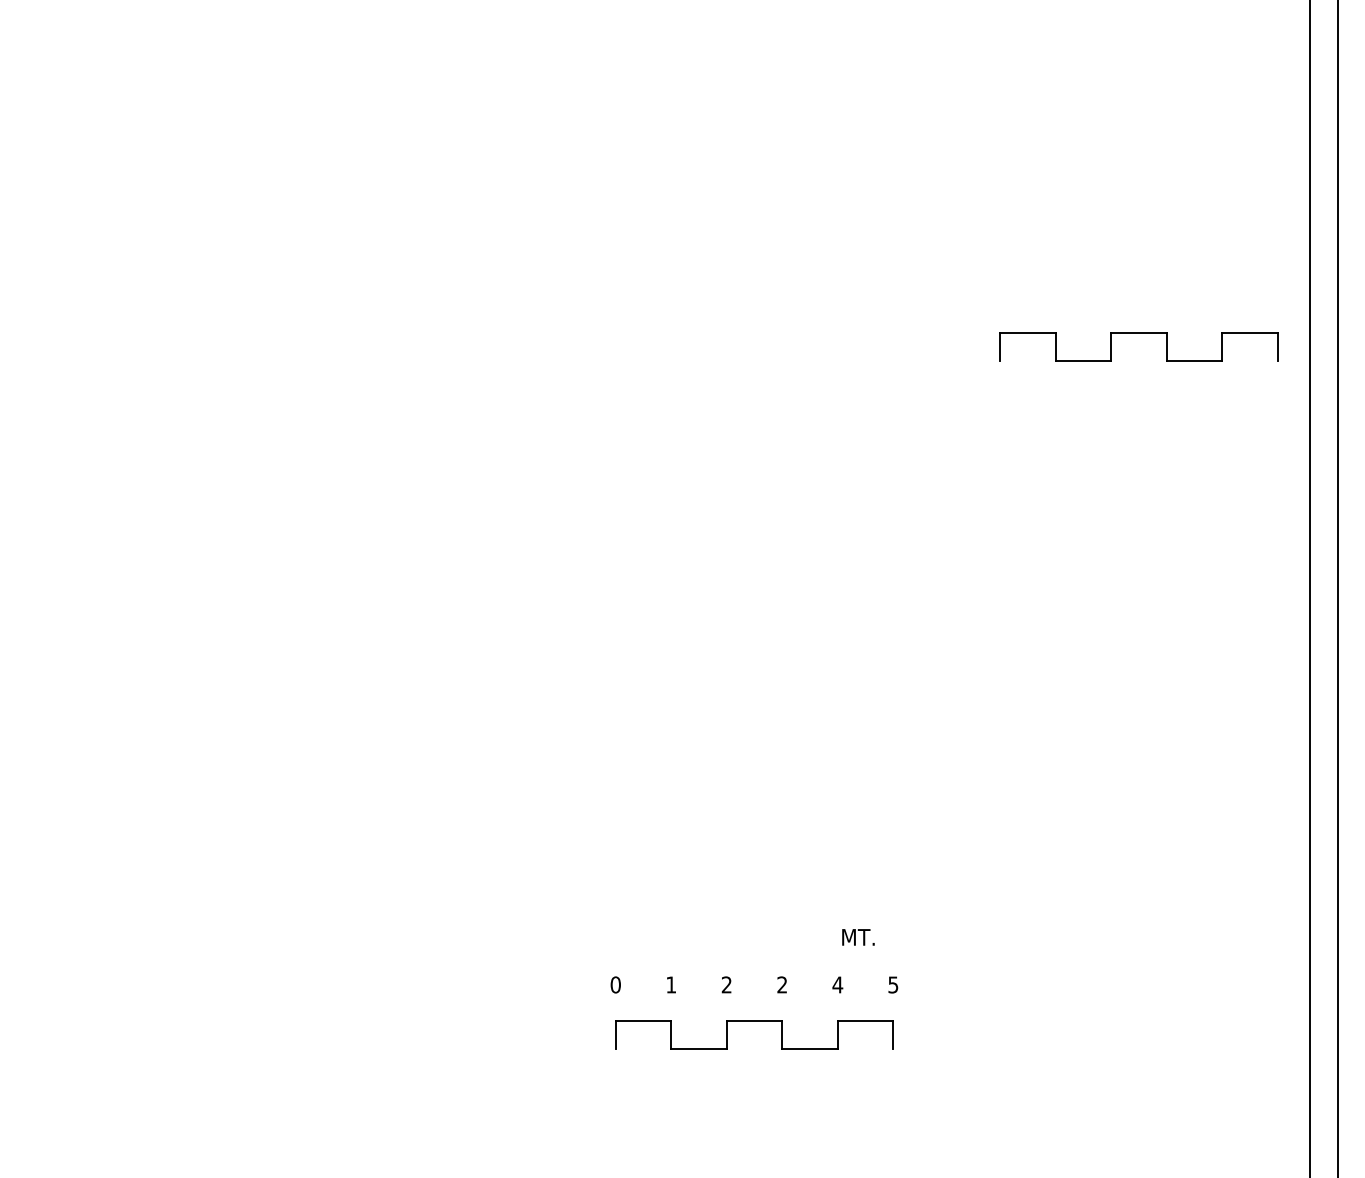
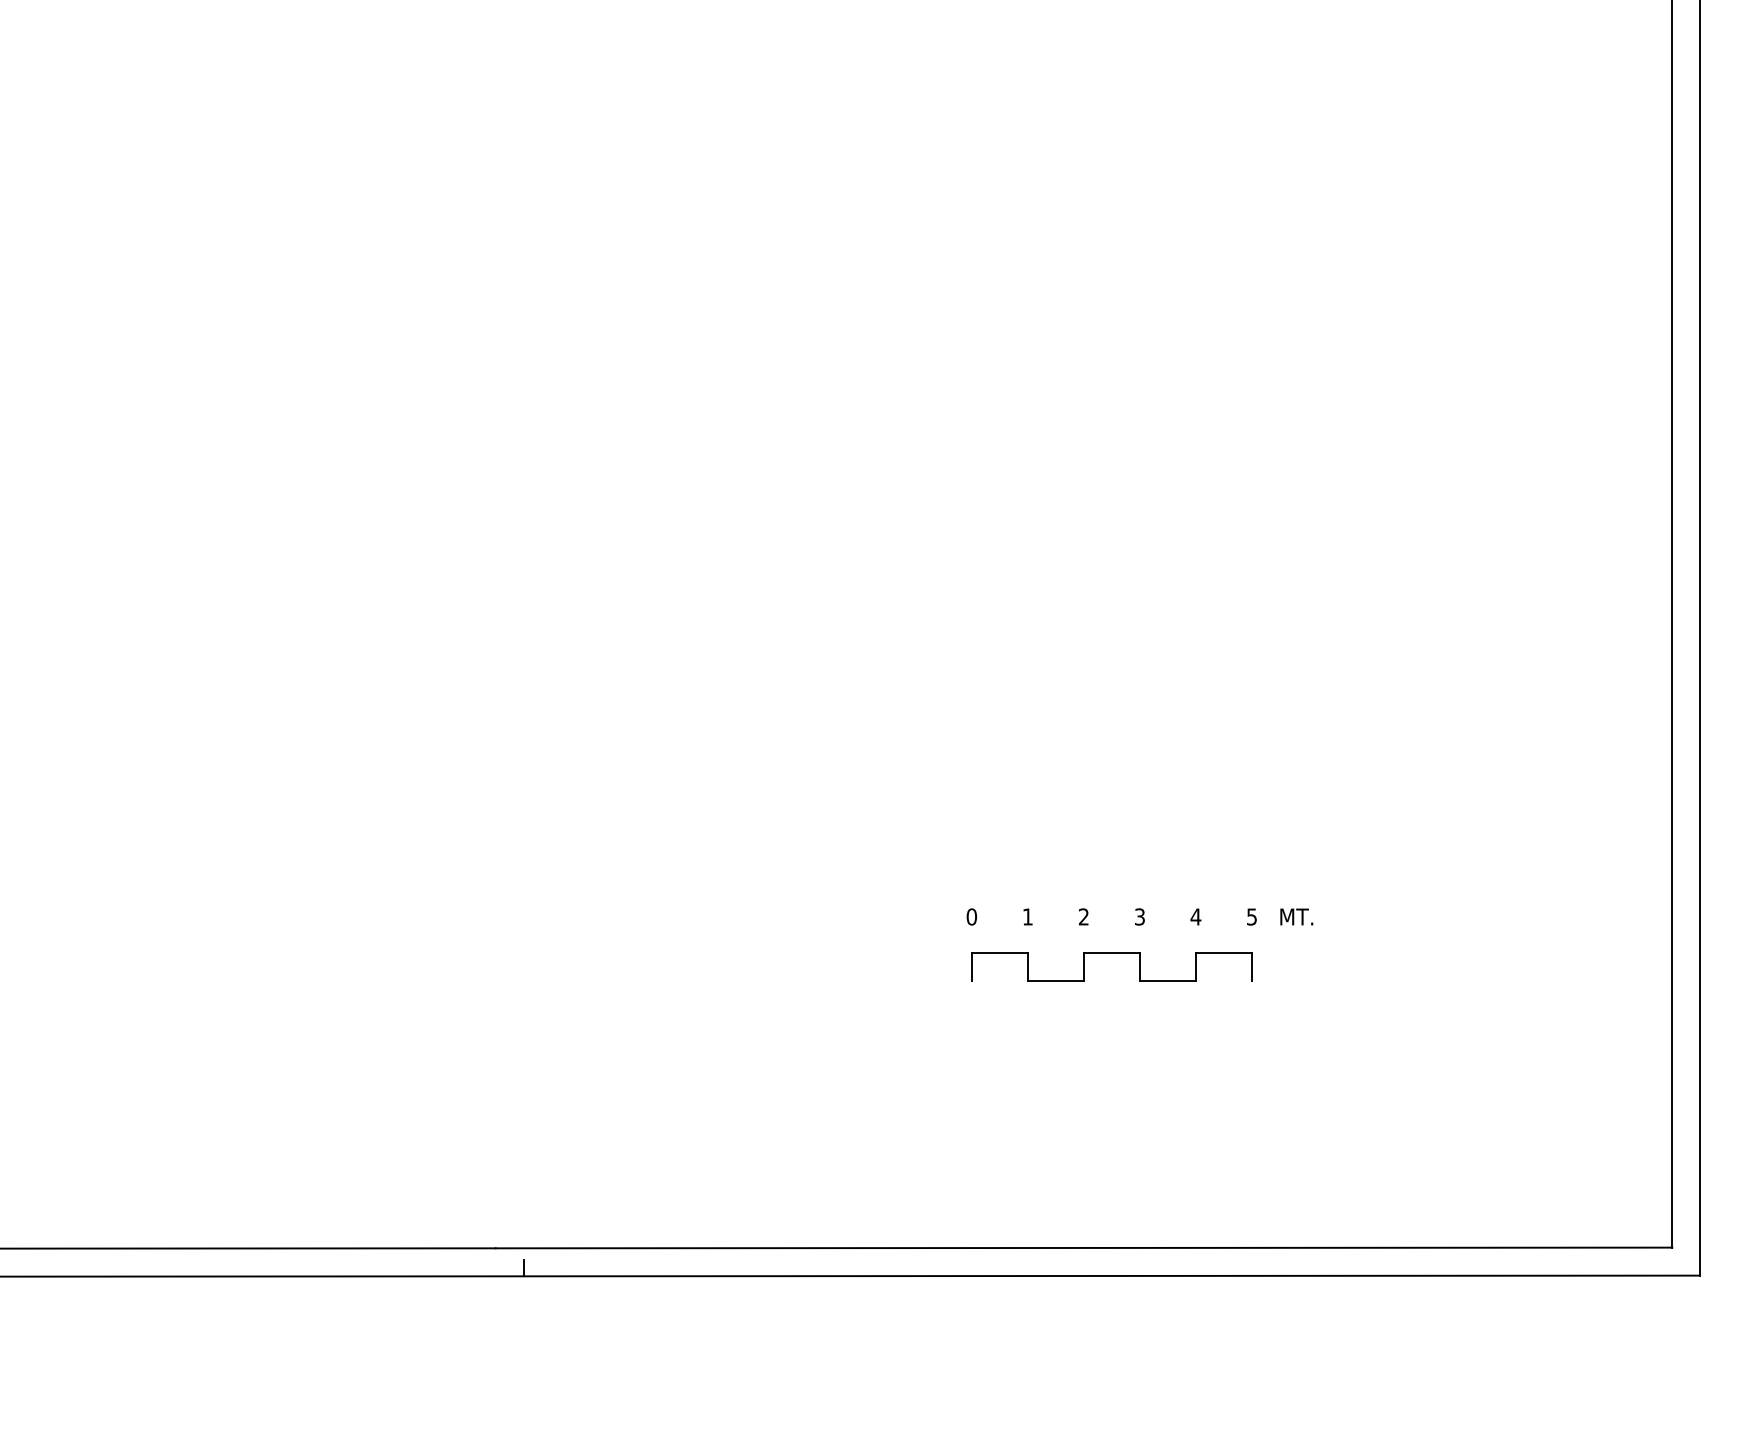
part: (1138, 333) -> (1499, 259), removed
text: (858, 936) -> (1296, 916), moved
text: (781, 984) -> (1139, 916), 2 -> 3

